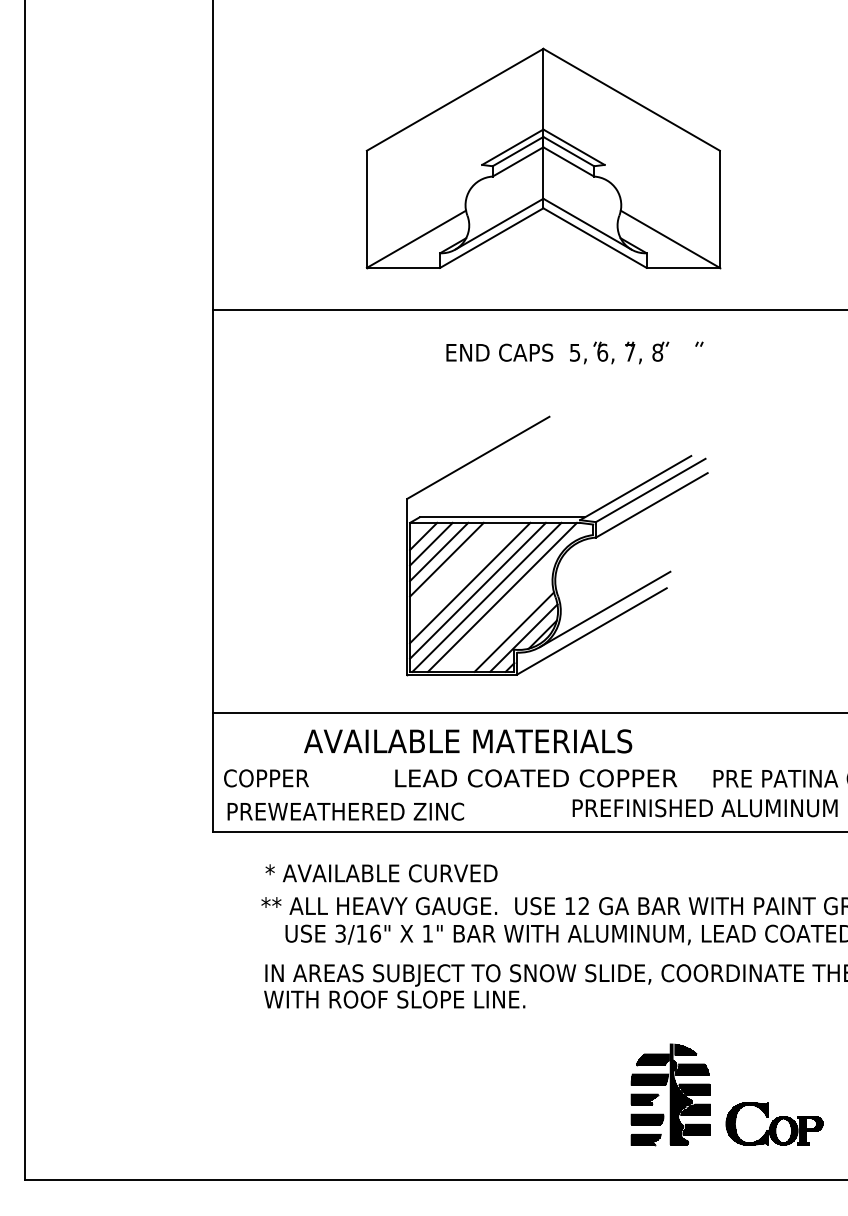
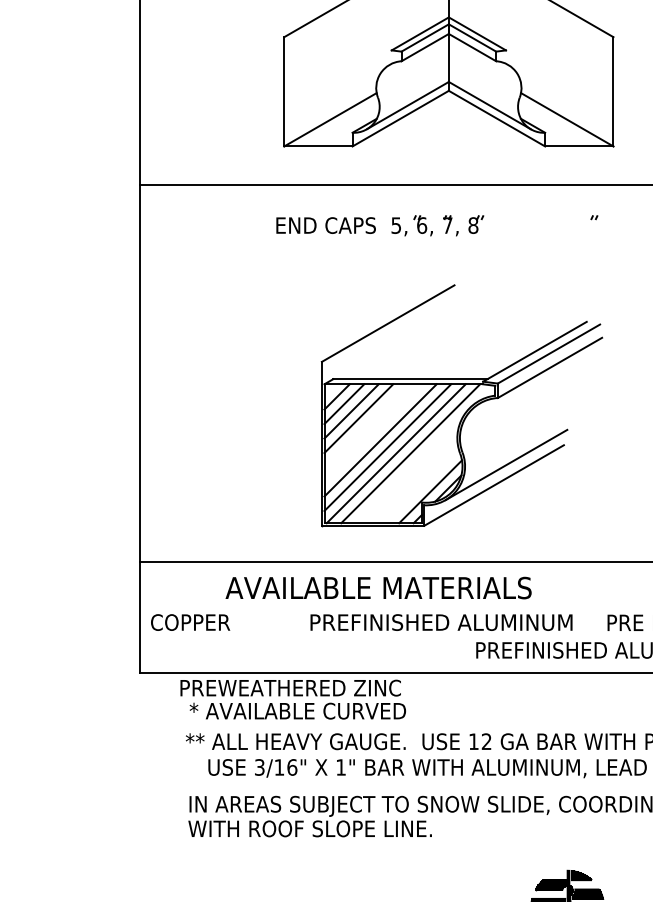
part: (557, 352) -> (379, 225), moved
line: (514, 631) -> (421, 485), removed
text: (536, 778) -> (442, 622), LEAD COATED COPPER -> PREFINISHED ALUMINUM
text: (345, 811) -> (290, 687), moved

